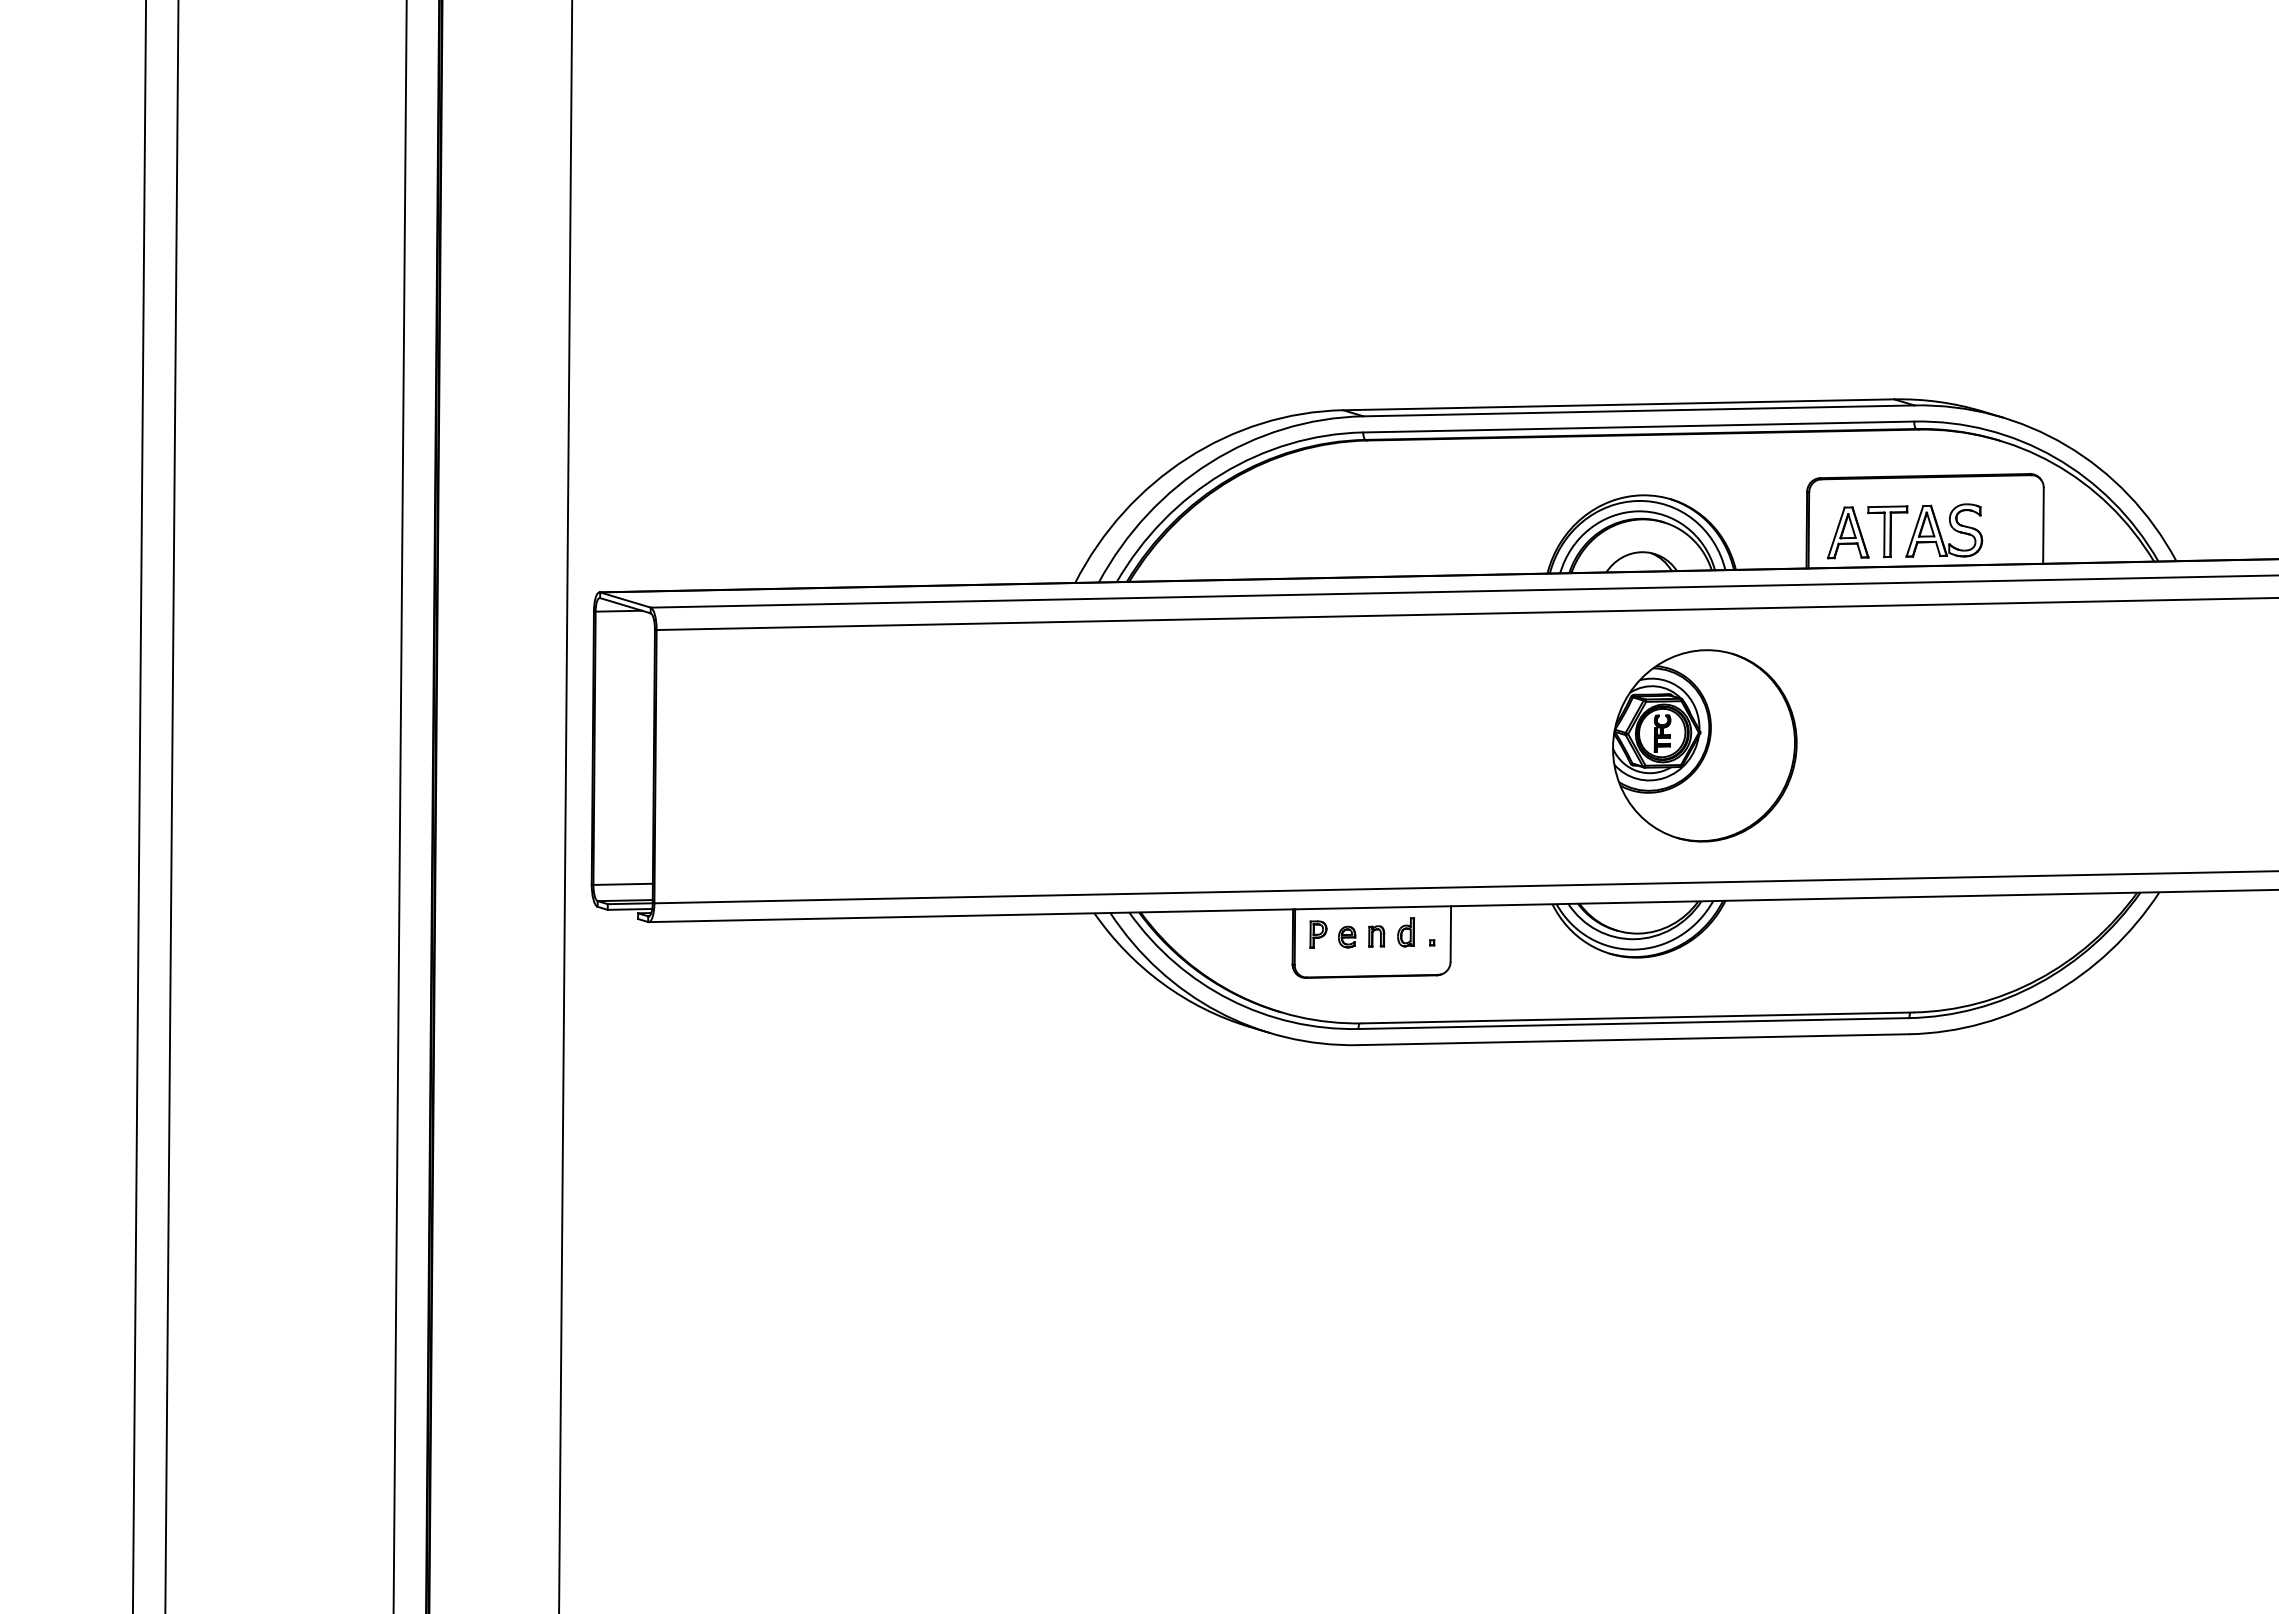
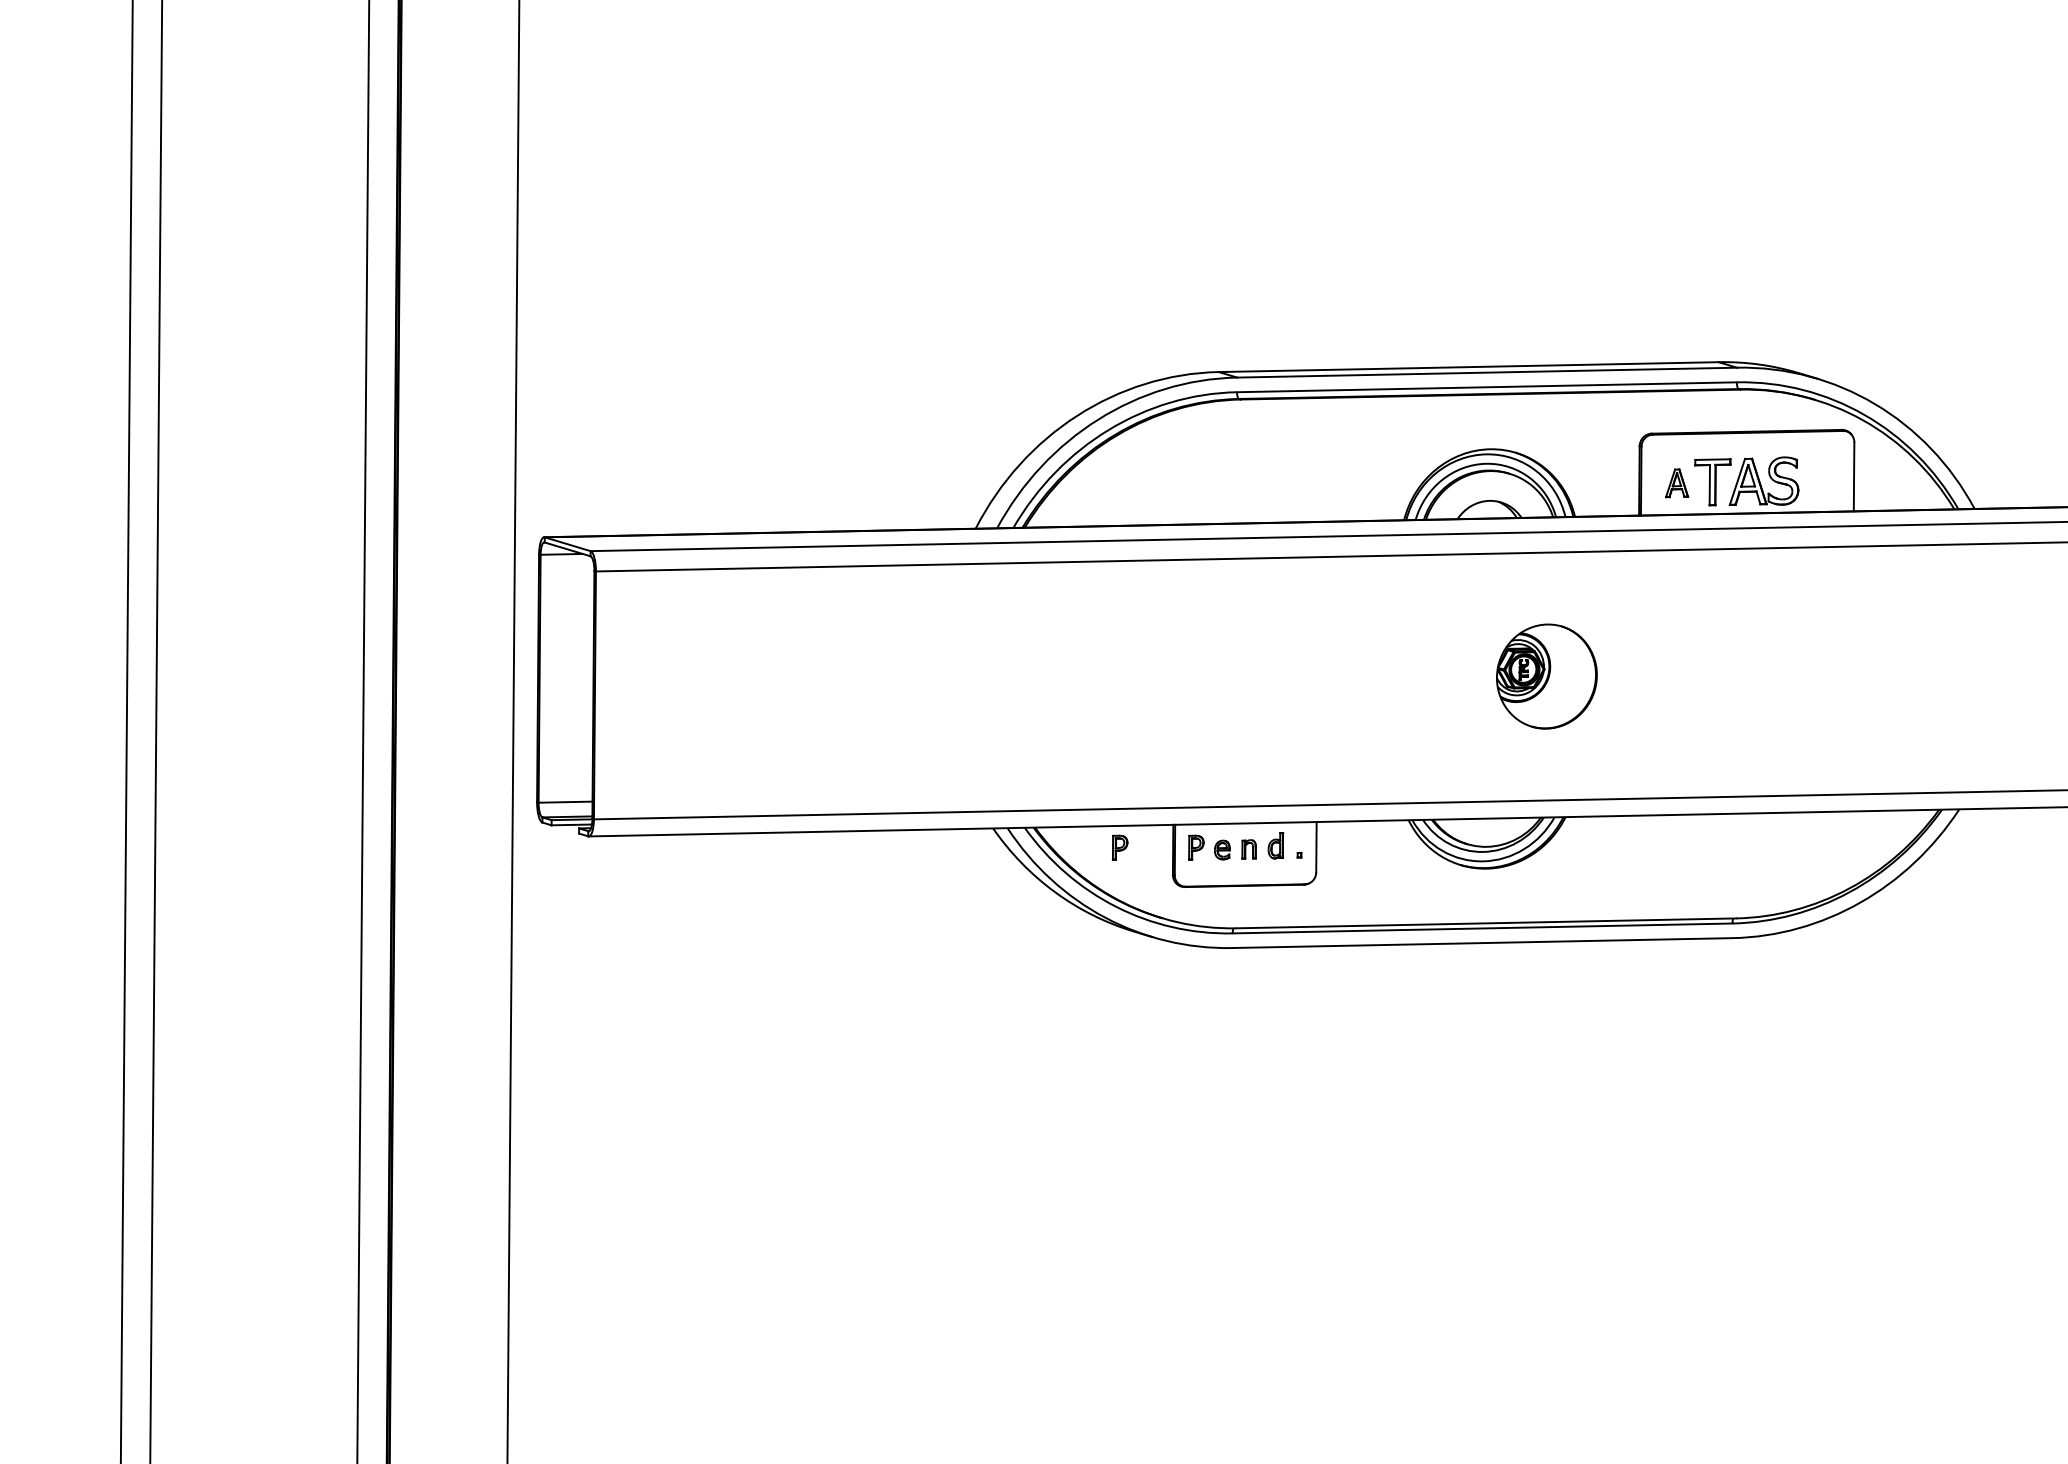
part: (1848, 532) -> (1677, 482), size x0.6
part: (1704, 745) -> (1546, 676), size x0.6
part: (1234, 934) -> (1120, 847), added

